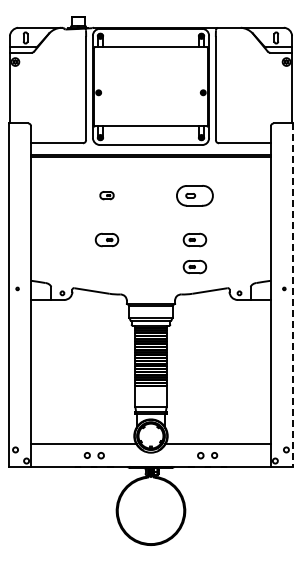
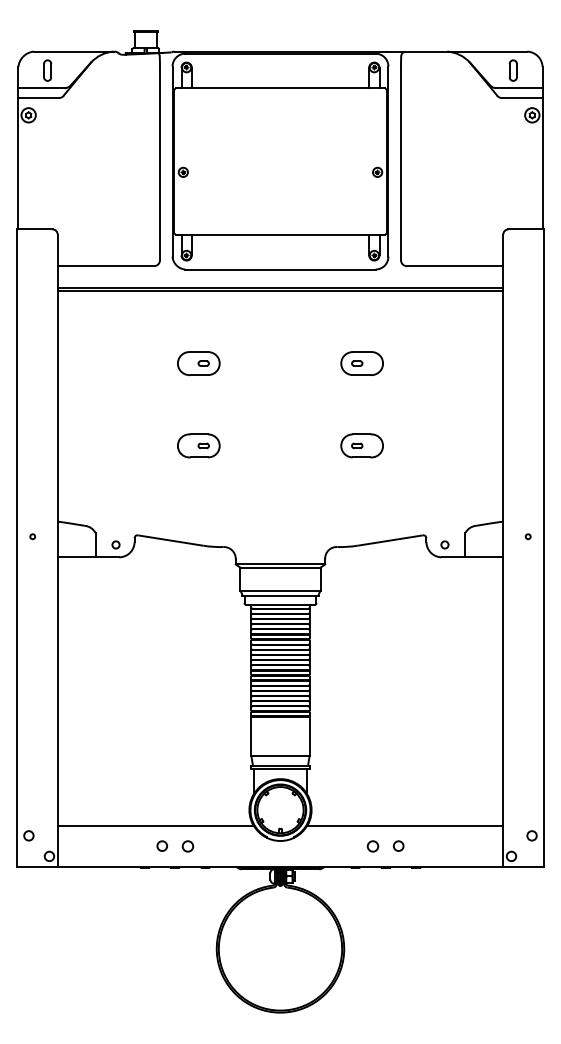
part: (106, 195) -> (197, 363), size x1.67
part: (194, 195) -> (361, 363), size x0.62
part: (194, 266) -> (361, 495), removed
line: (293, 295) -> (545, 548), dashed -> solid

